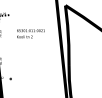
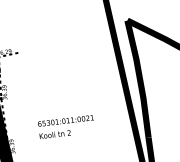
text: (30, 33) -> (65, 126), moved

